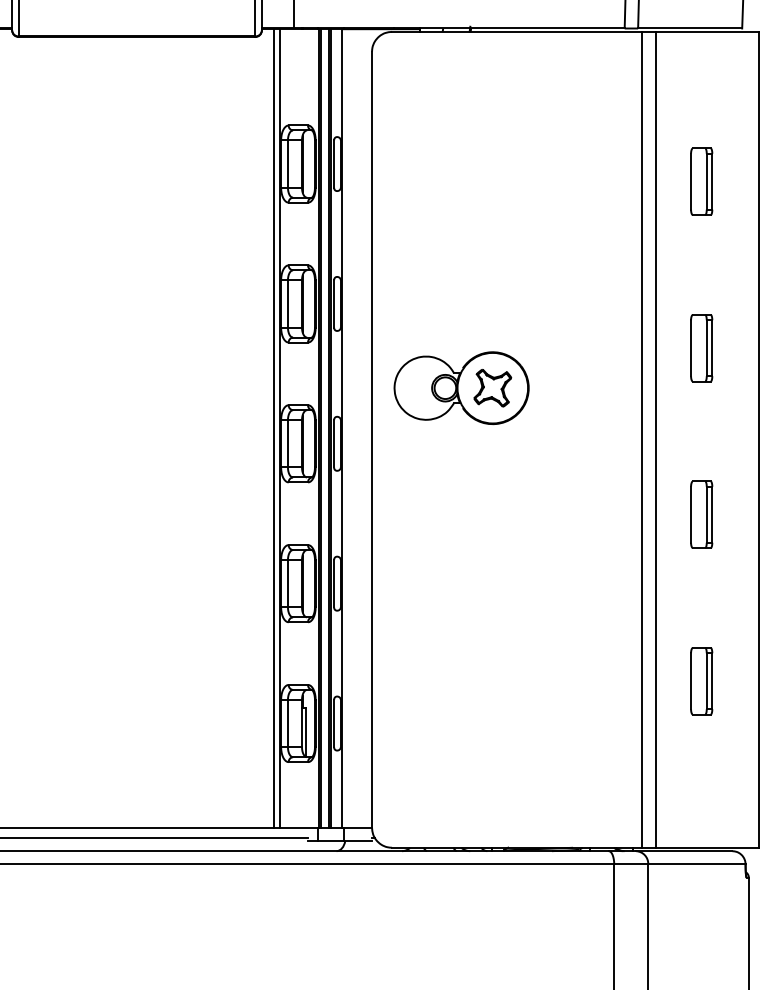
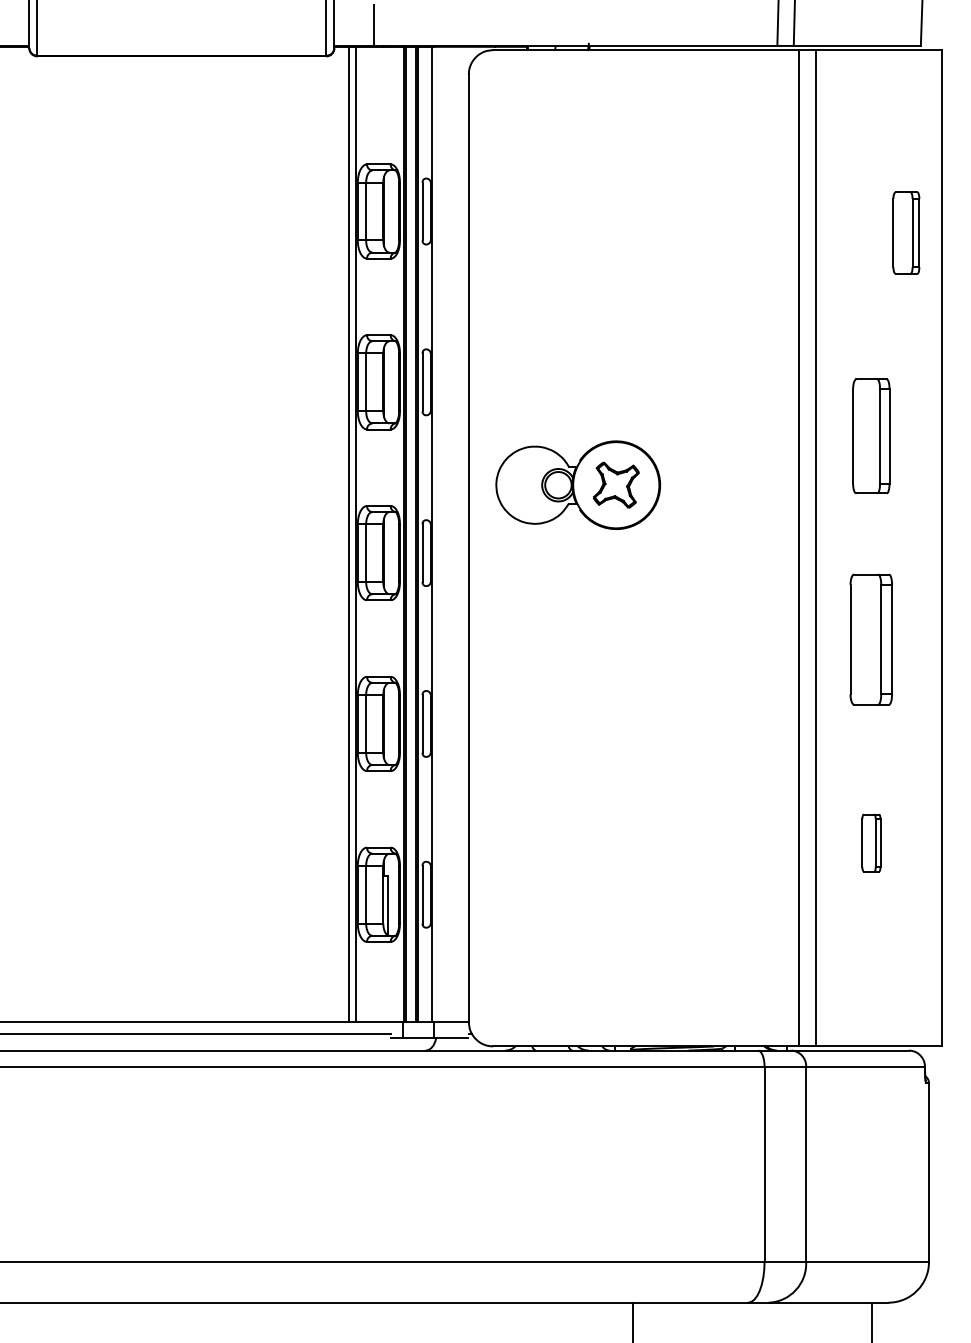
part: (701, 181) -> (906, 232), moved
part: (701, 348) -> (871, 436), size x1.4
part: (701, 514) -> (871, 639), size x1.6
part: (701, 680) -> (871, 842), size x0.7

